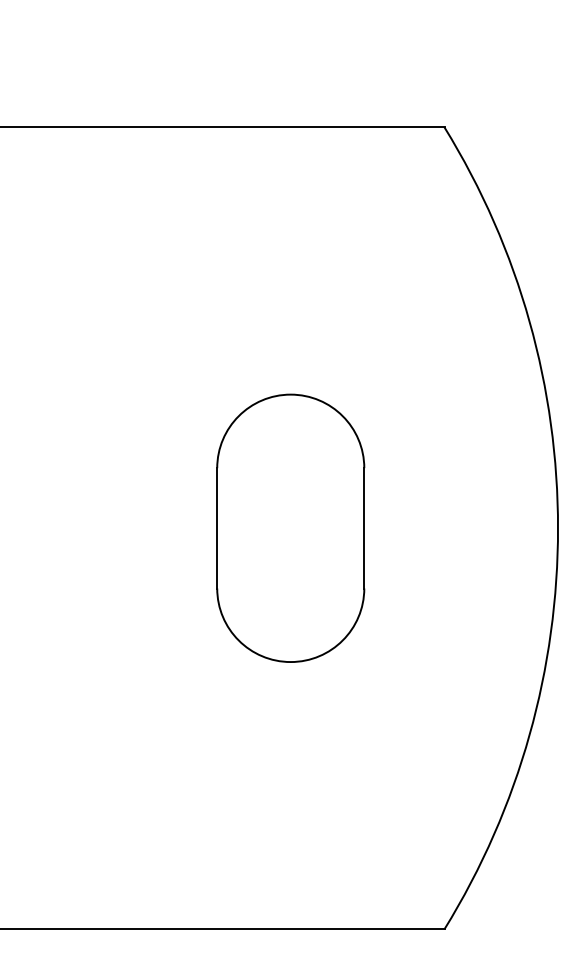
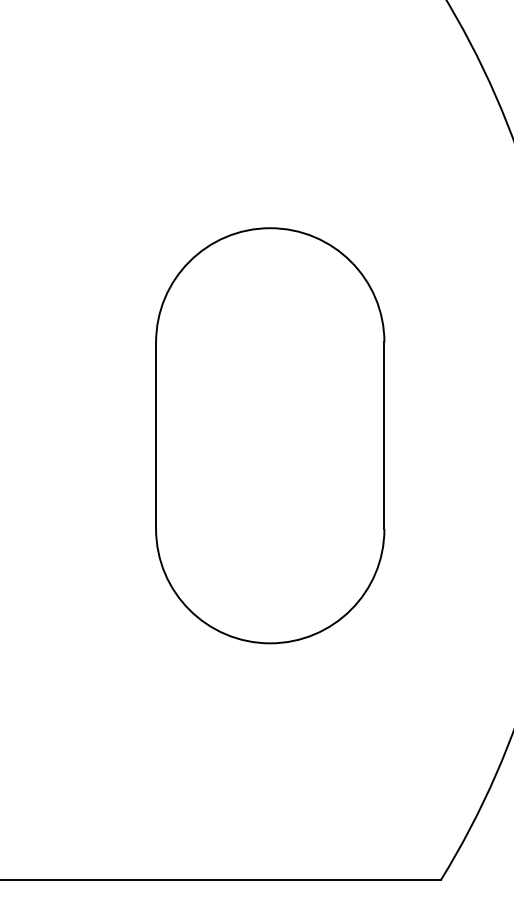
part: (290, 527) -> (270, 434), size x1.4

